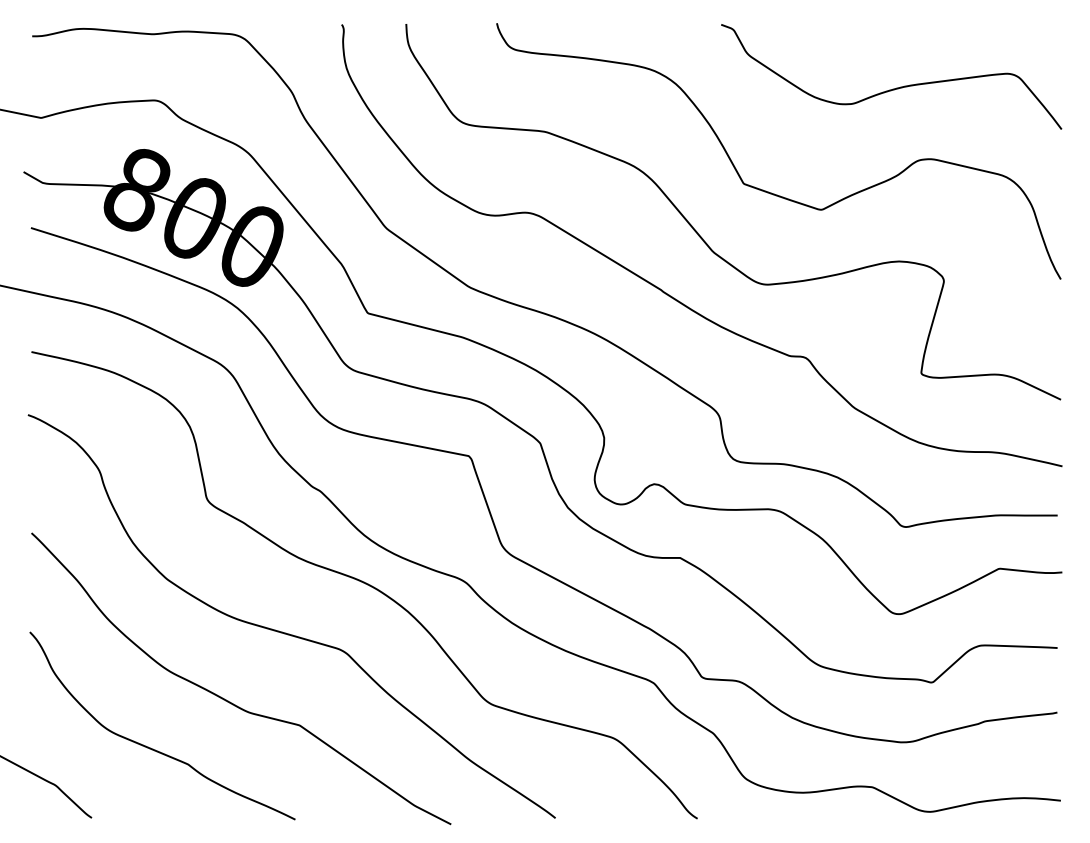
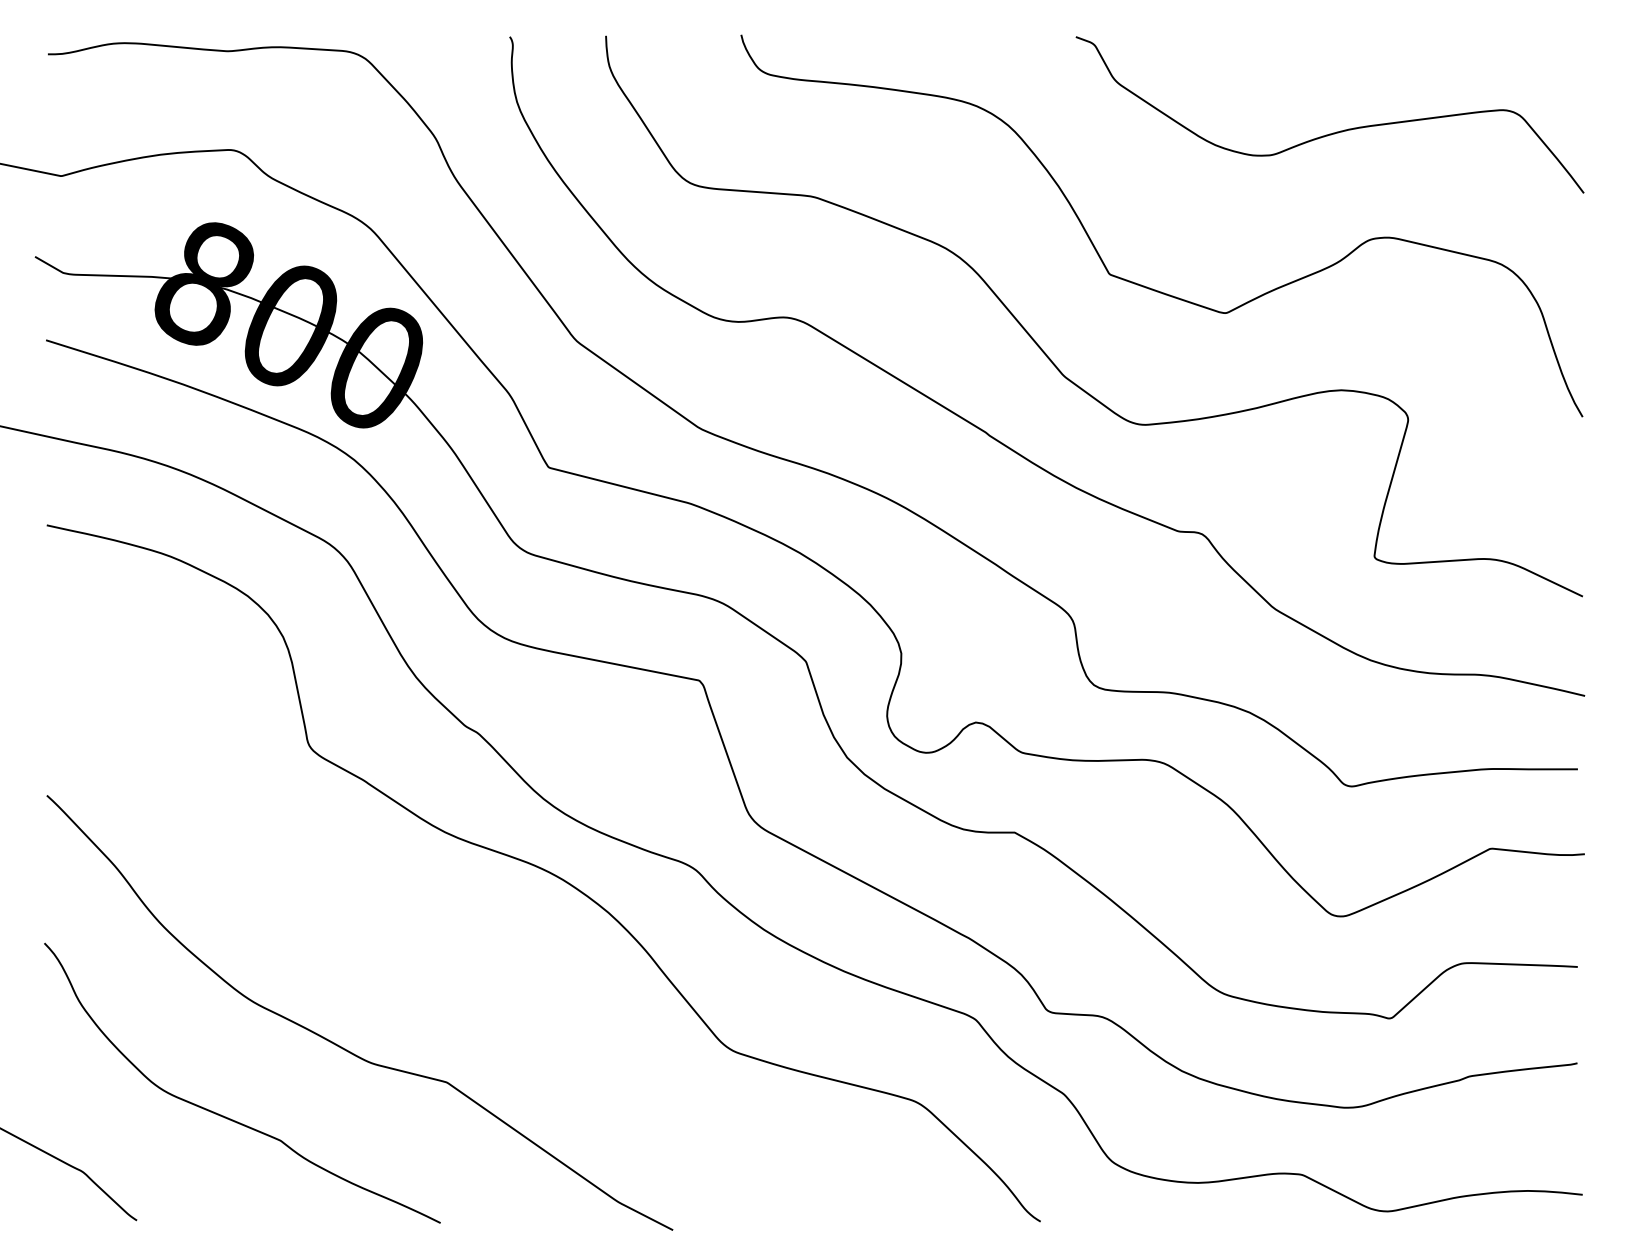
curve: (286, 632) -> (427, 943), removed

